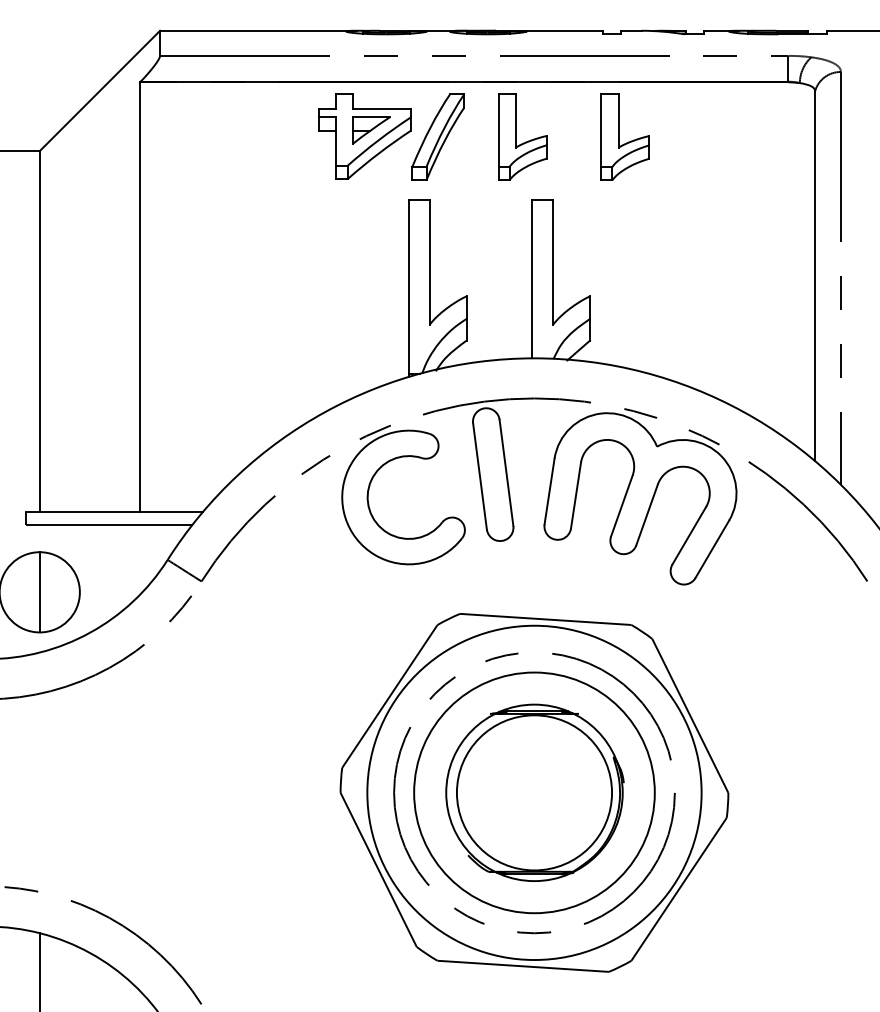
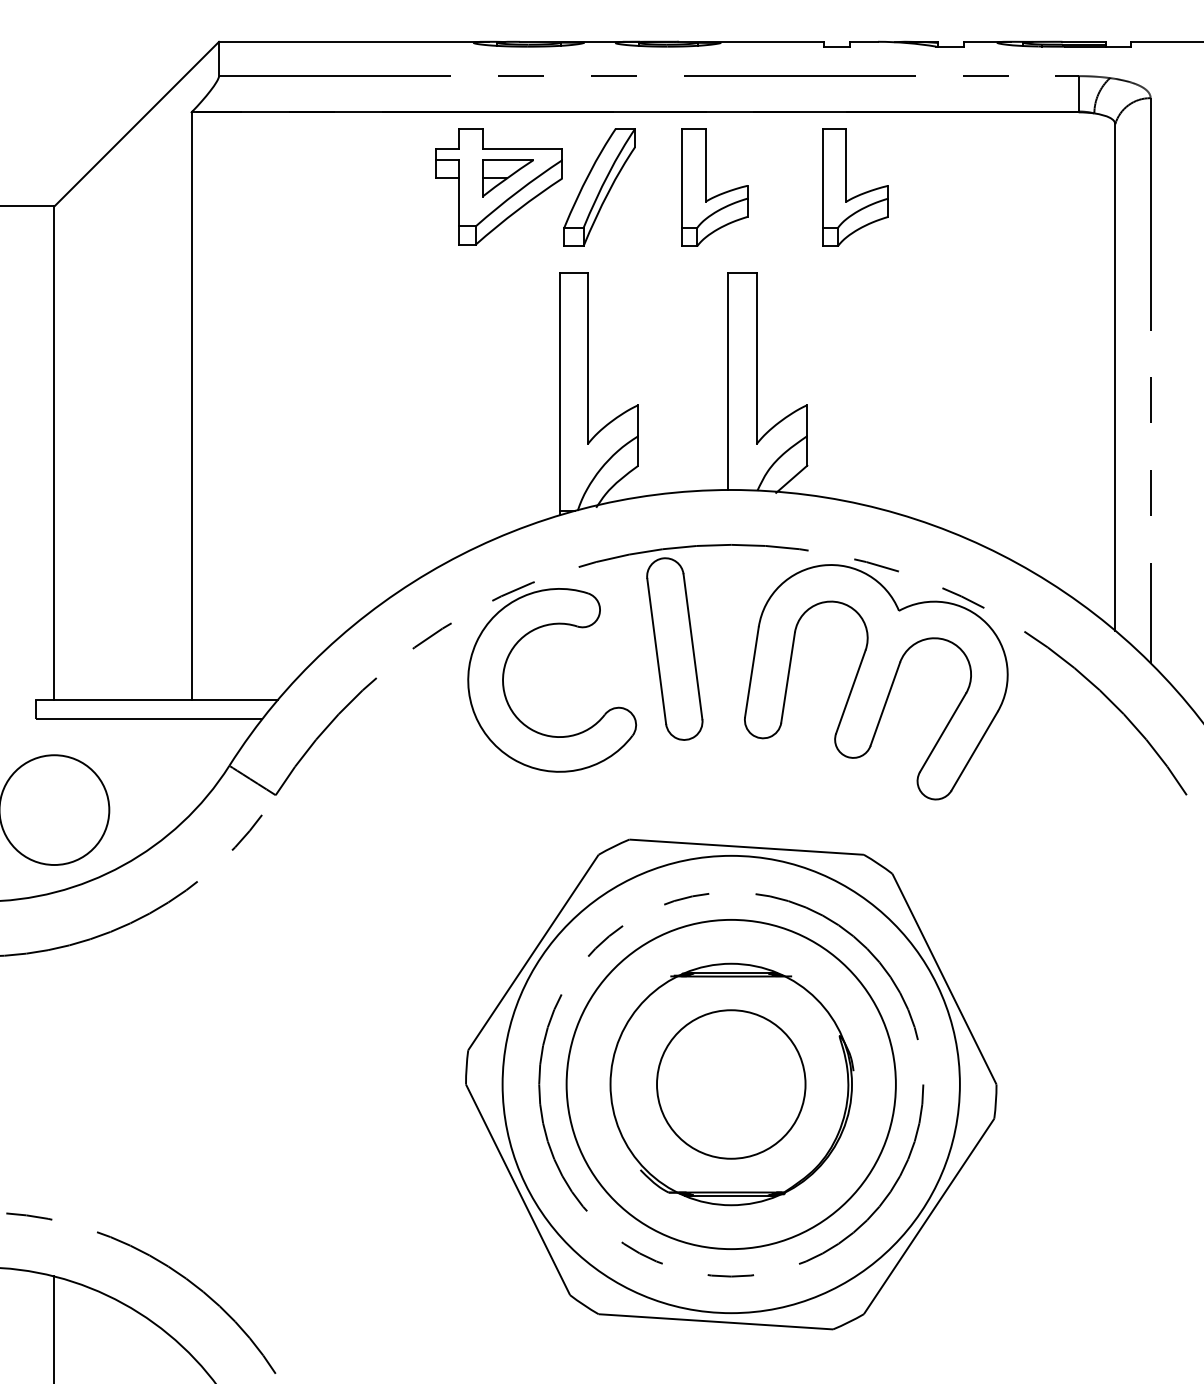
line: (39, 591) -> (54, 809), removed
circle: (534, 792) -> (731, 1084), size x0.7

